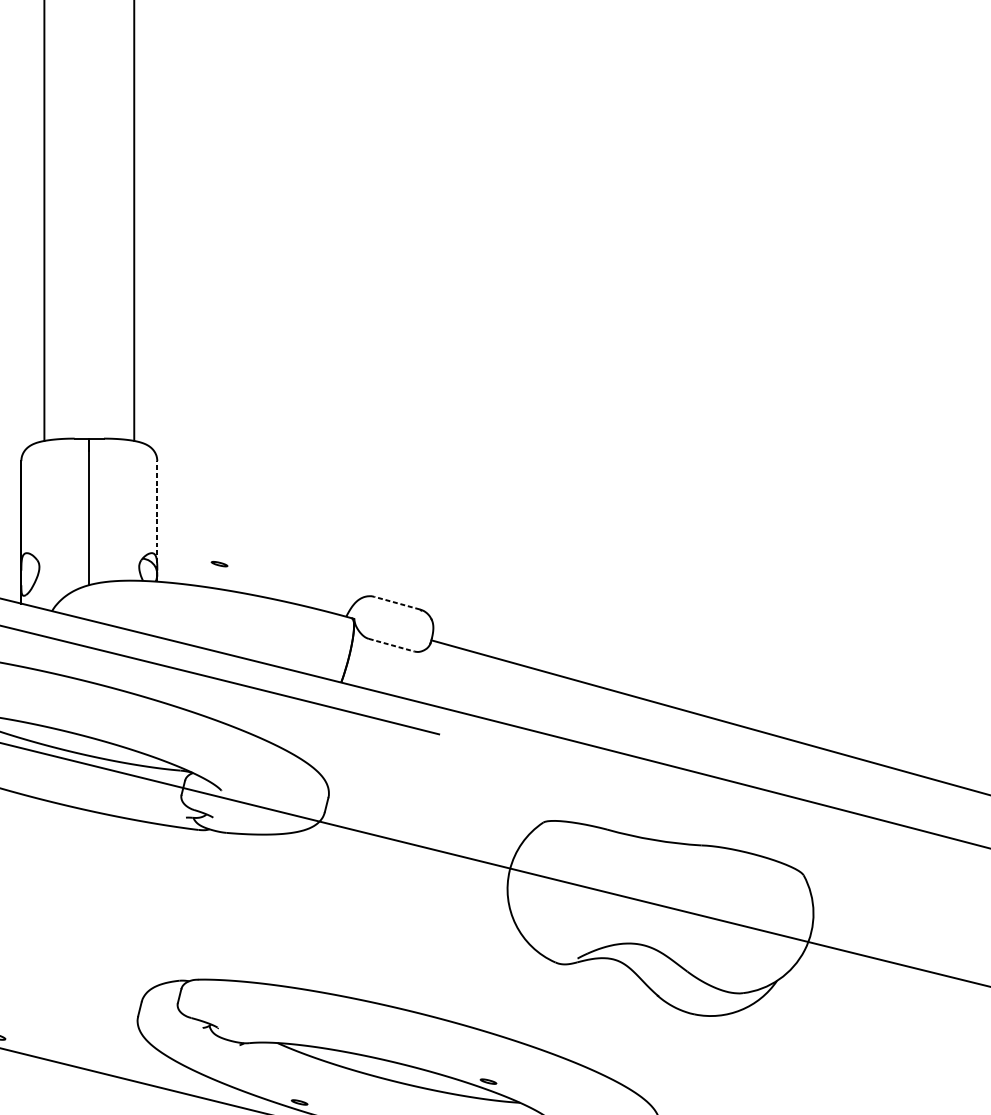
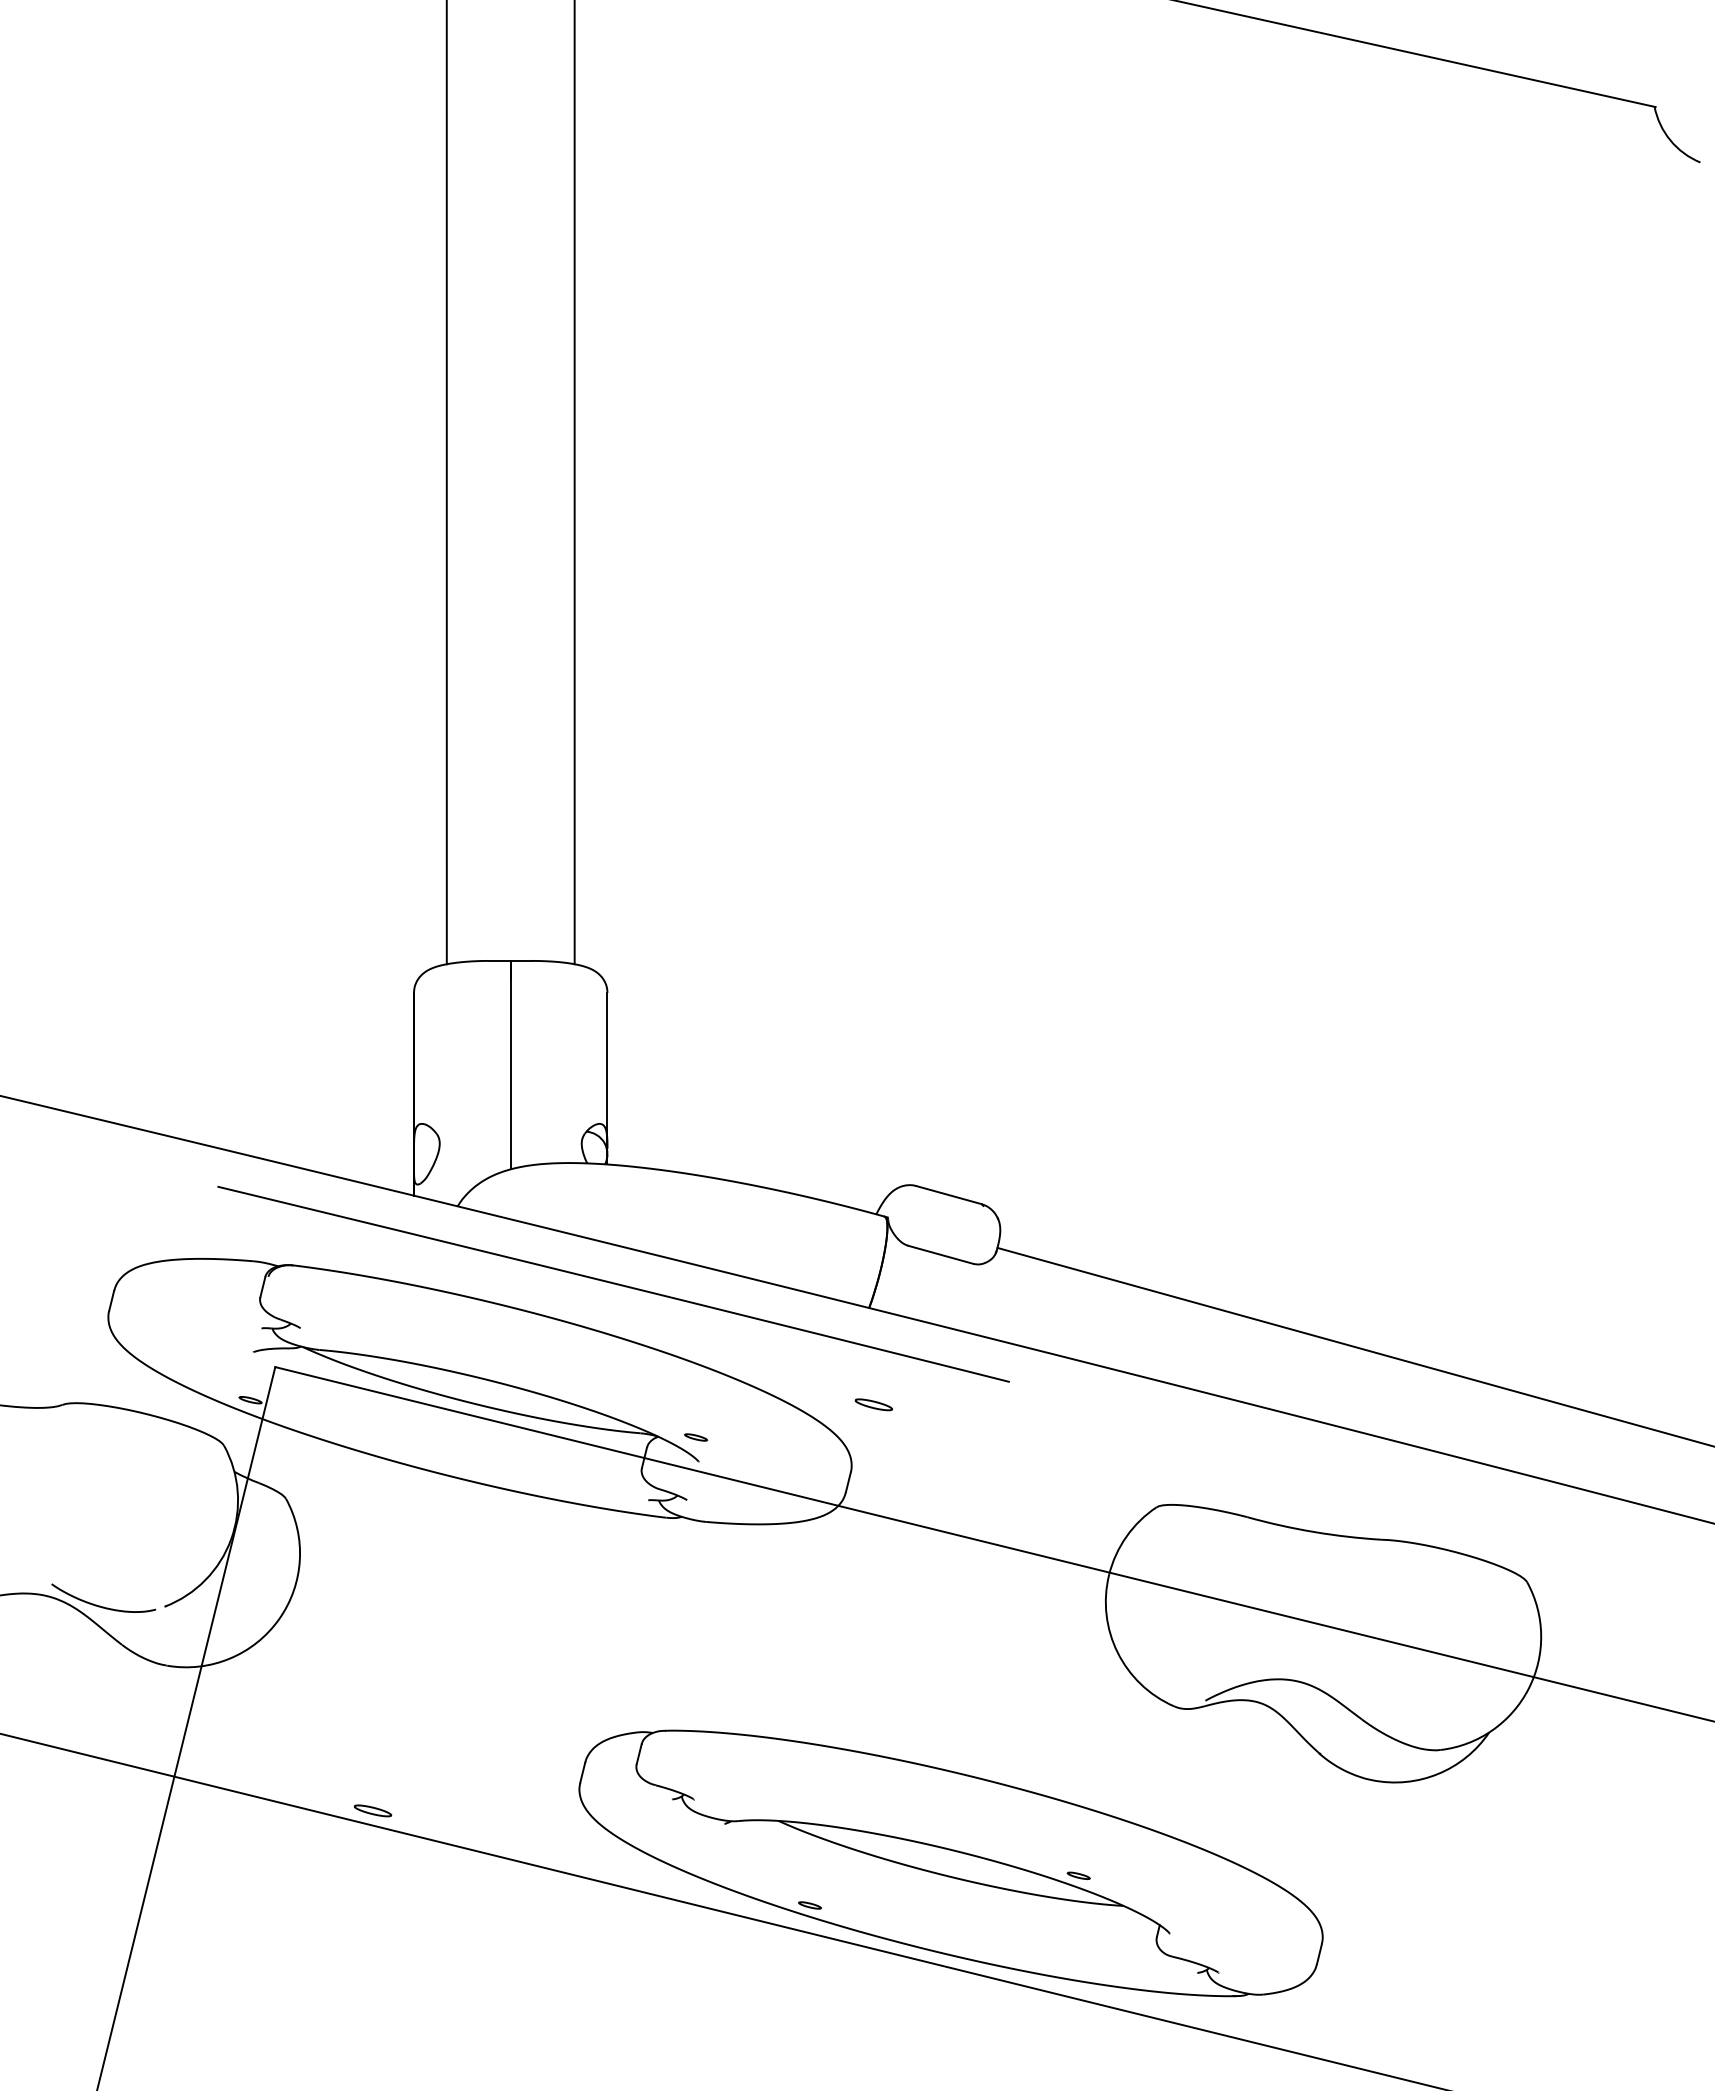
line: (157, 515) -> (607, 1070), dashed -> solid
part: (219, 564) -> (696, 1437), moved
line: (396, 603) -> (948, 1195), dashed -> solid
line: (391, 644) -> (940, 1254), dashed -> solid
part: (344, 750) -> (873, 1404), added

